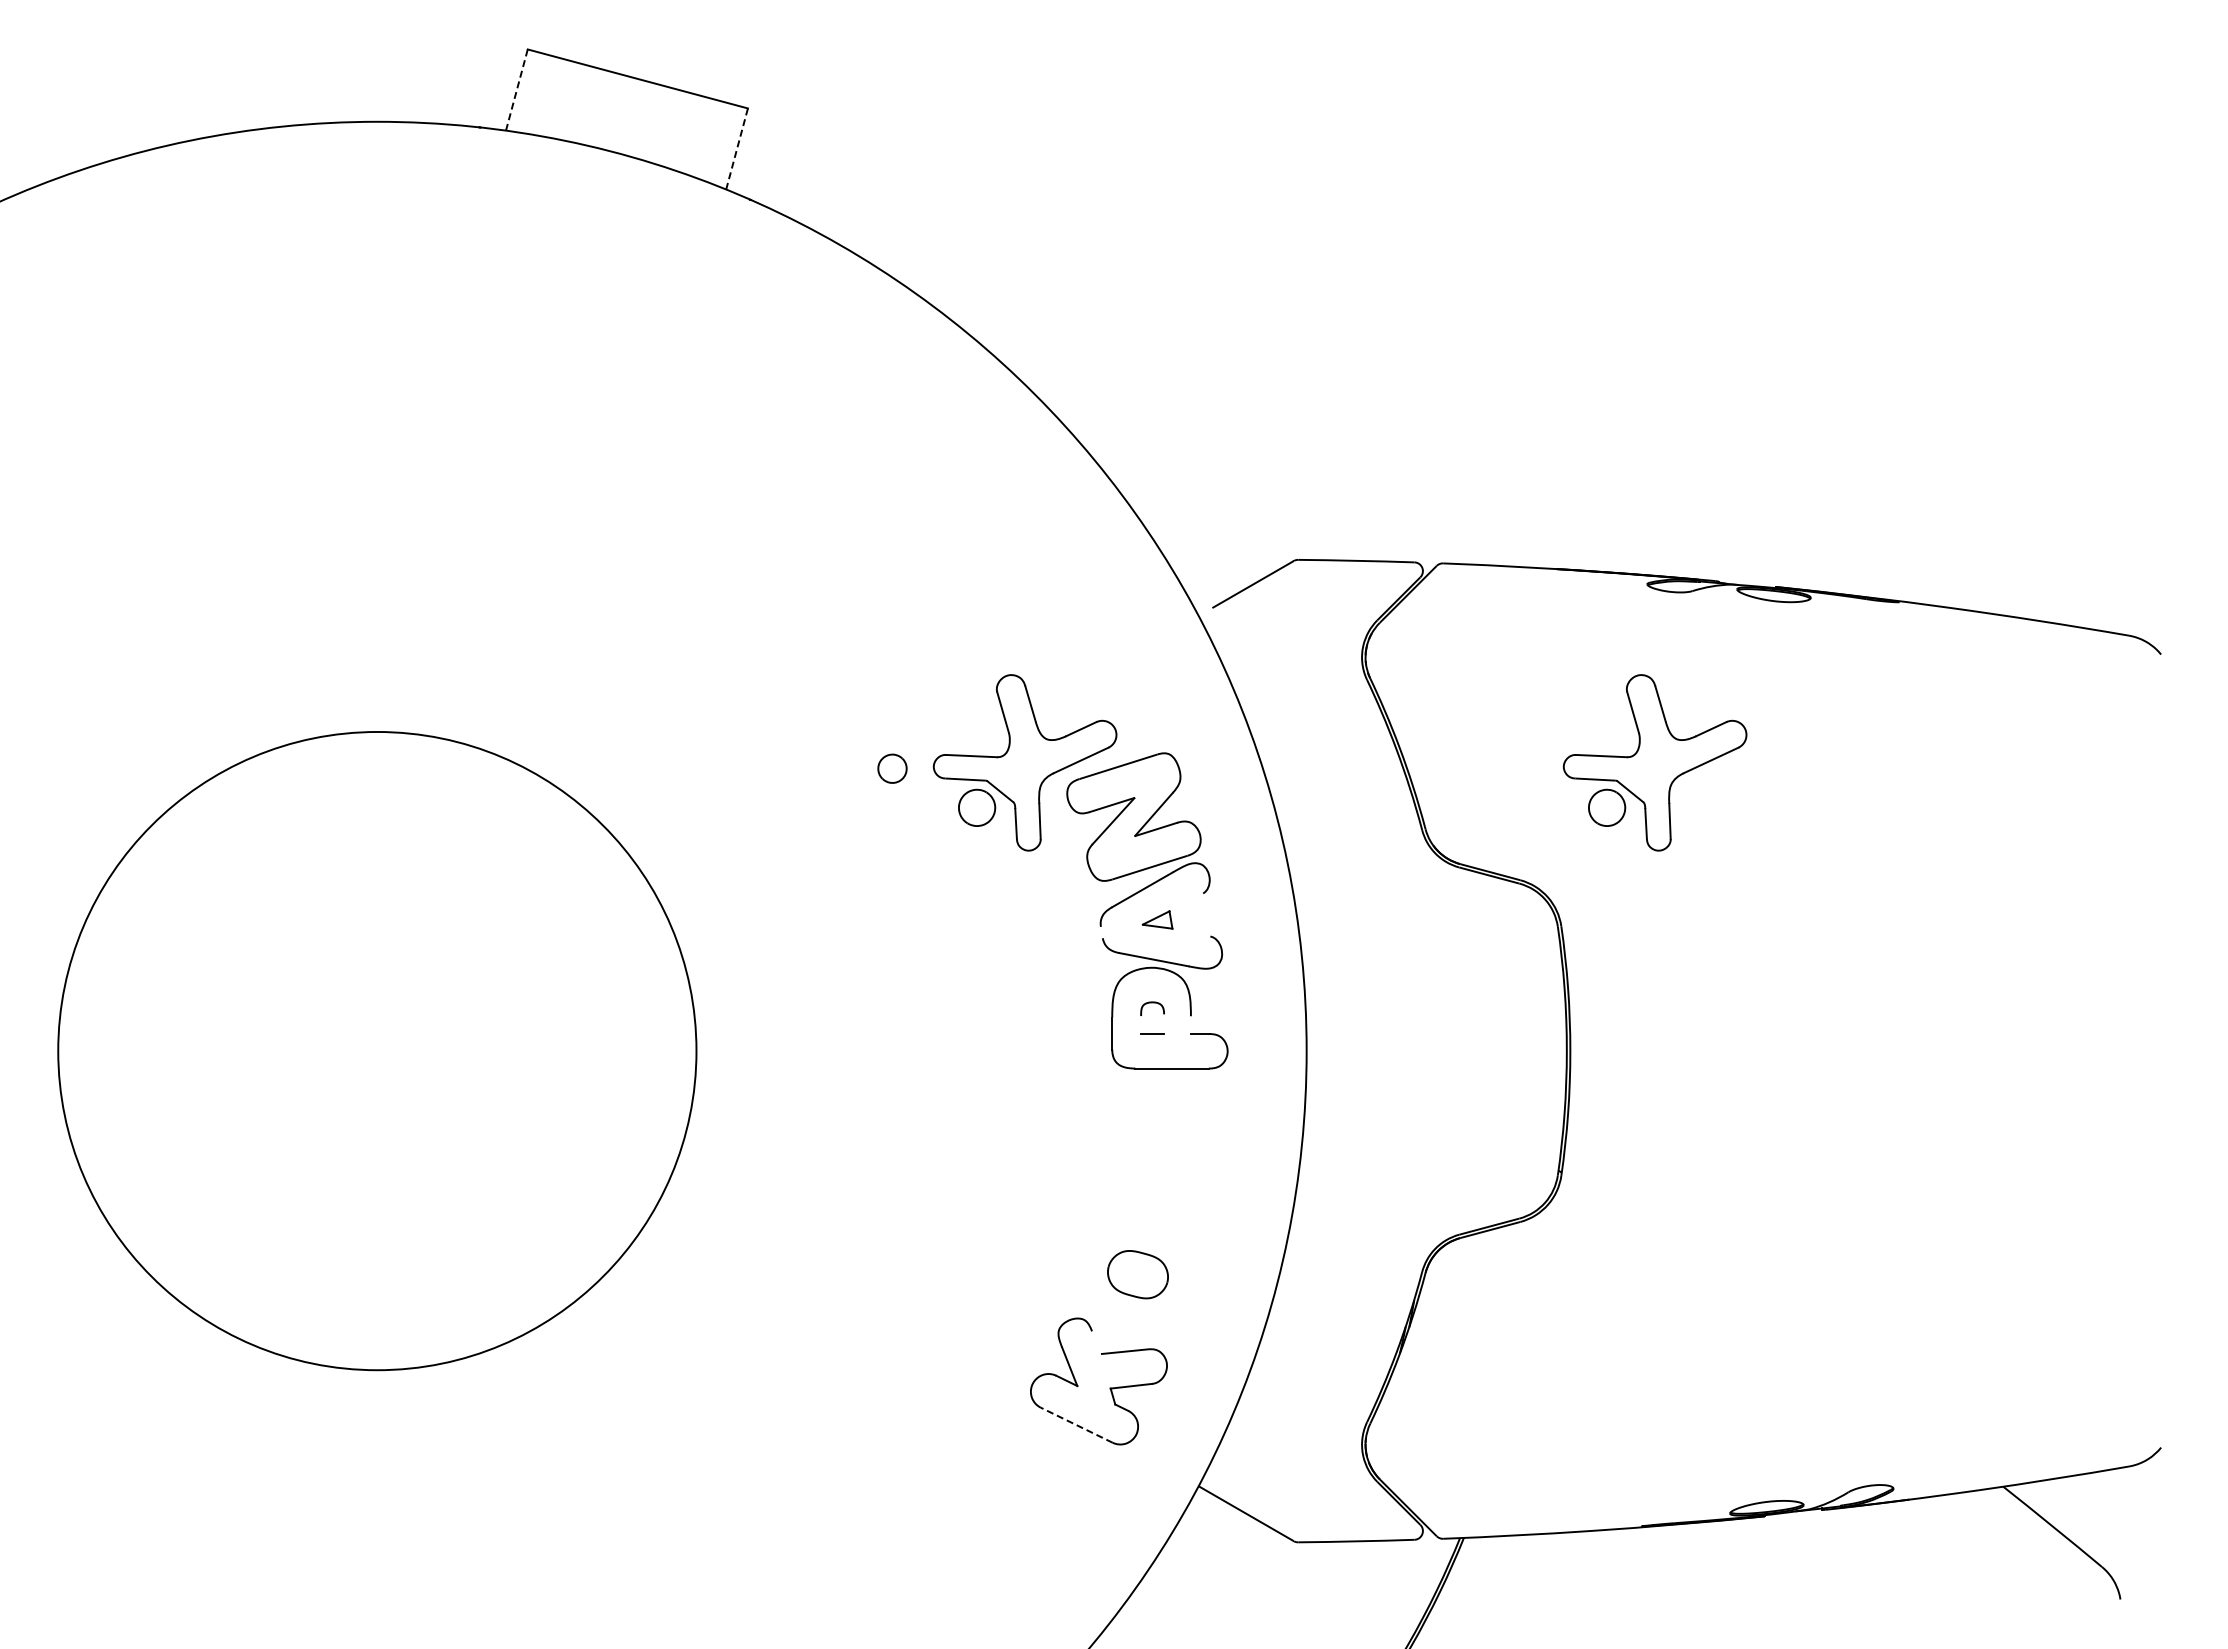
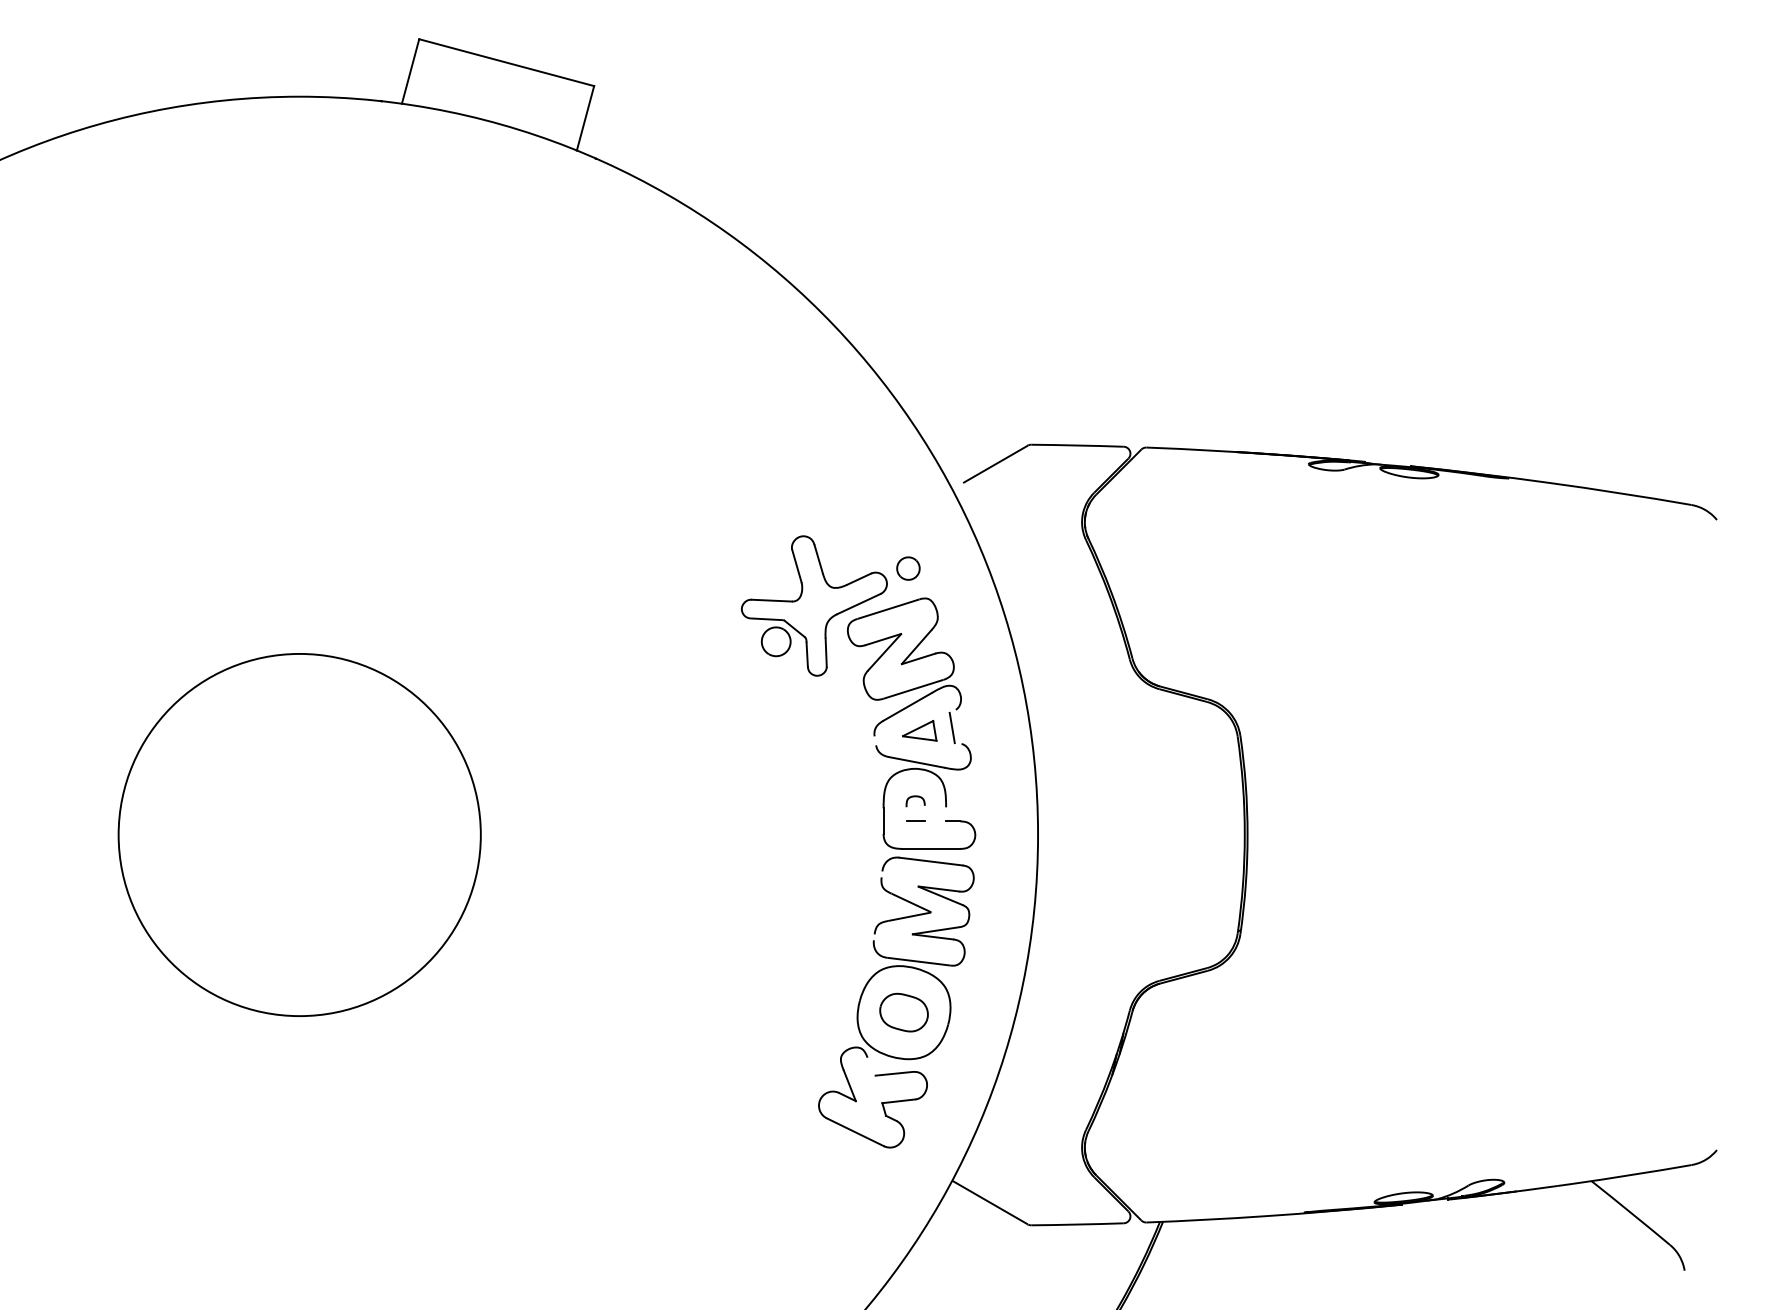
line: (517, 89) -> (411, 71), dashed -> solid
line: (737, 148) -> (585, 117), dashed -> solid
part: (1654, 762) -> (1314, 605), removed
part: (892, 768) -> (908, 568), moved
line: (1198, 916) -> (952, 728), added
part: (1157, 919) -> (919, 730), size x1.43
circle: (377, 1051) -> (299, 835), size x0.71
part: (1152, 1206) -> (915, 958), added
line: (1076, 1425) -> (855, 1132), dashed -> solid

